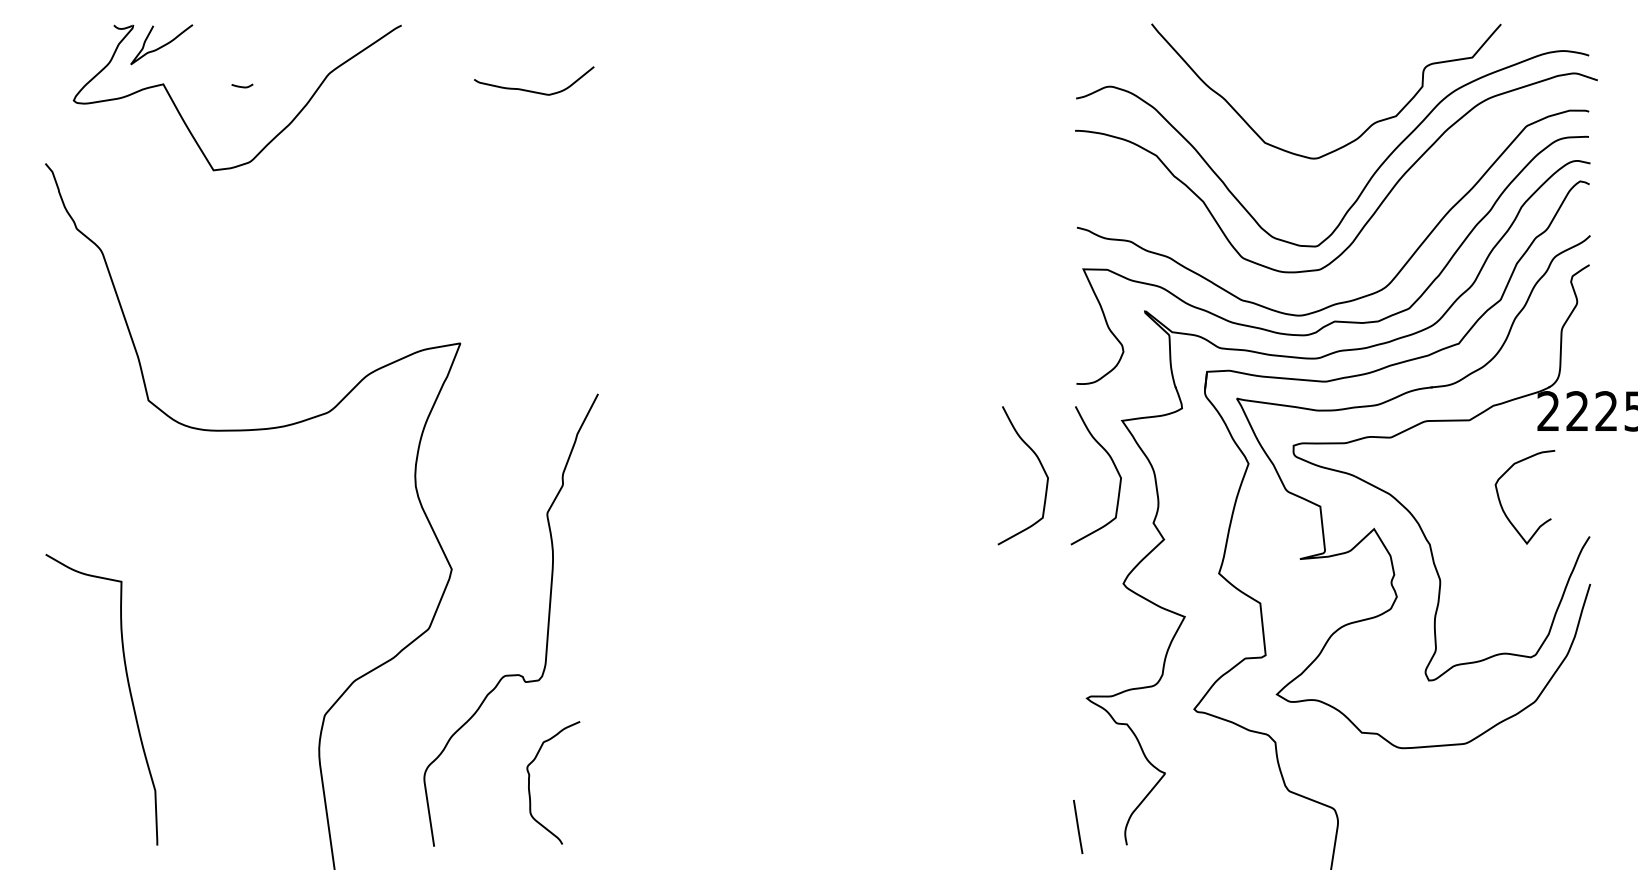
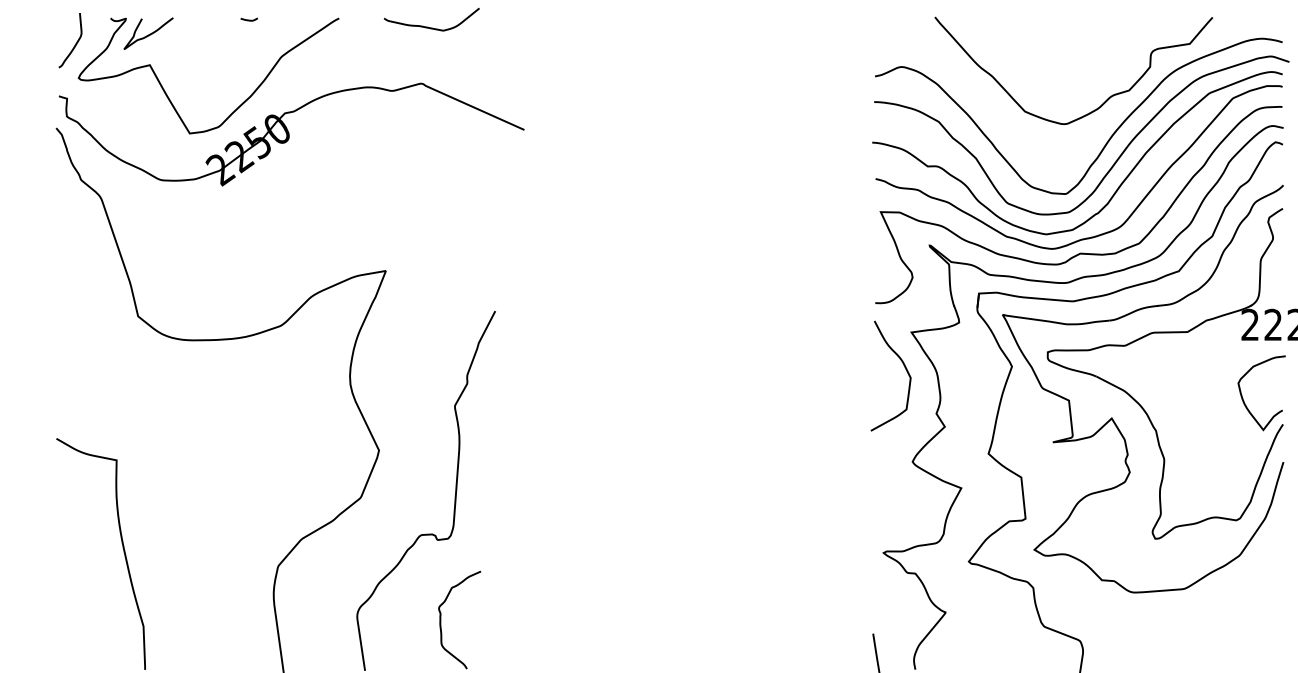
curve: (69, 57) -> (75, 43), added
curve: (242, 86) -> (249, 20), moved
curve: (531, 90) -> (429, 27), moved
part: (341, 171) -> (291, 134), added
curve: (1382, 237) -> (1118, 186), added
curve: (1040, 465) -> (846, 367), removed
curve: (1502, 505) -> (1243, 399), moved

